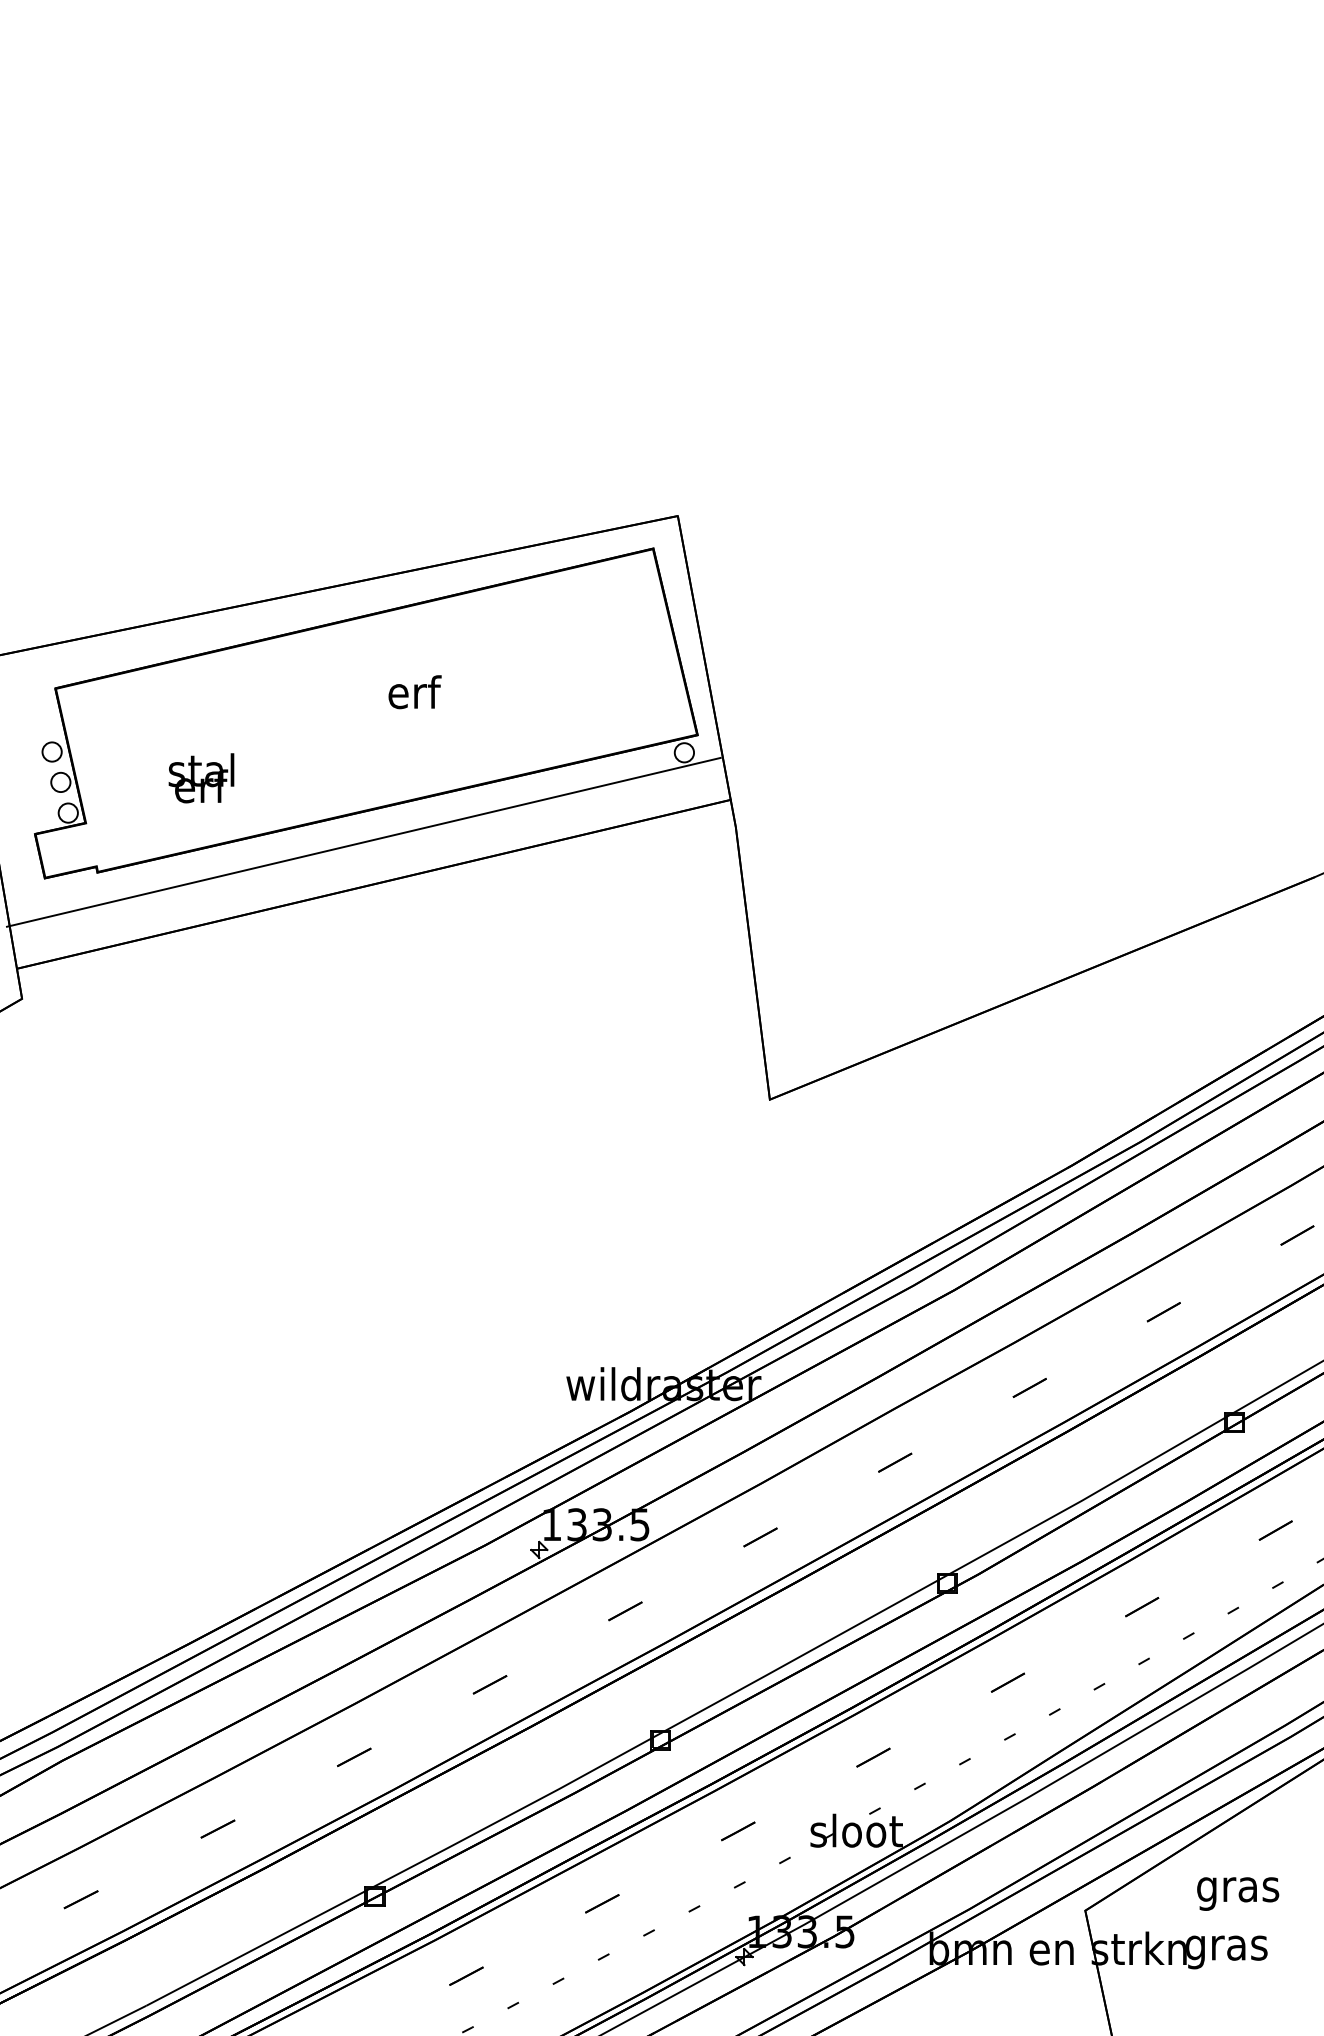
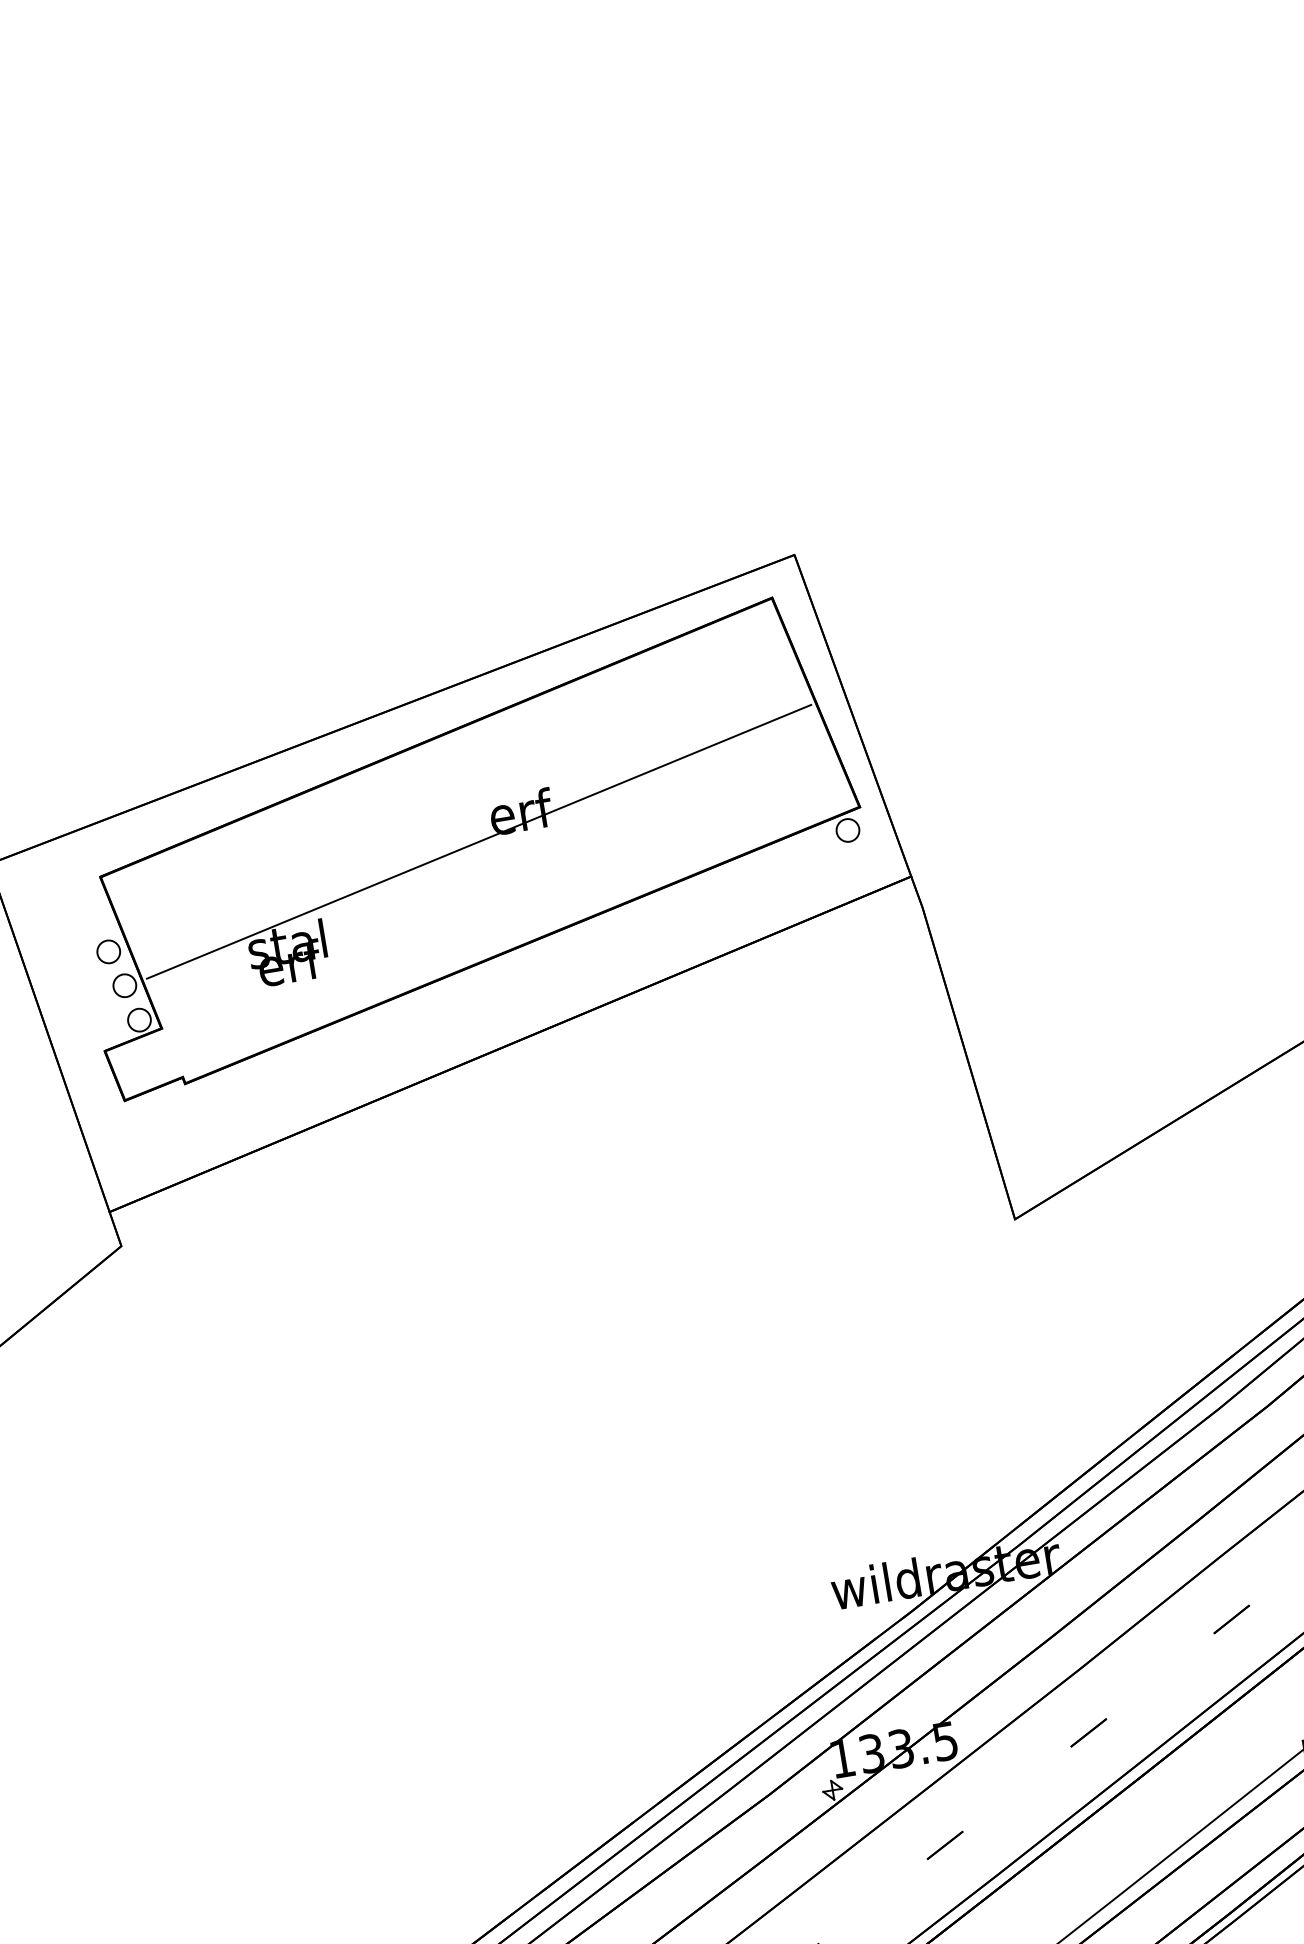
line: (375, 711) -> (478, 841), added
line: (363, 841) -> (509, 1043), moved

